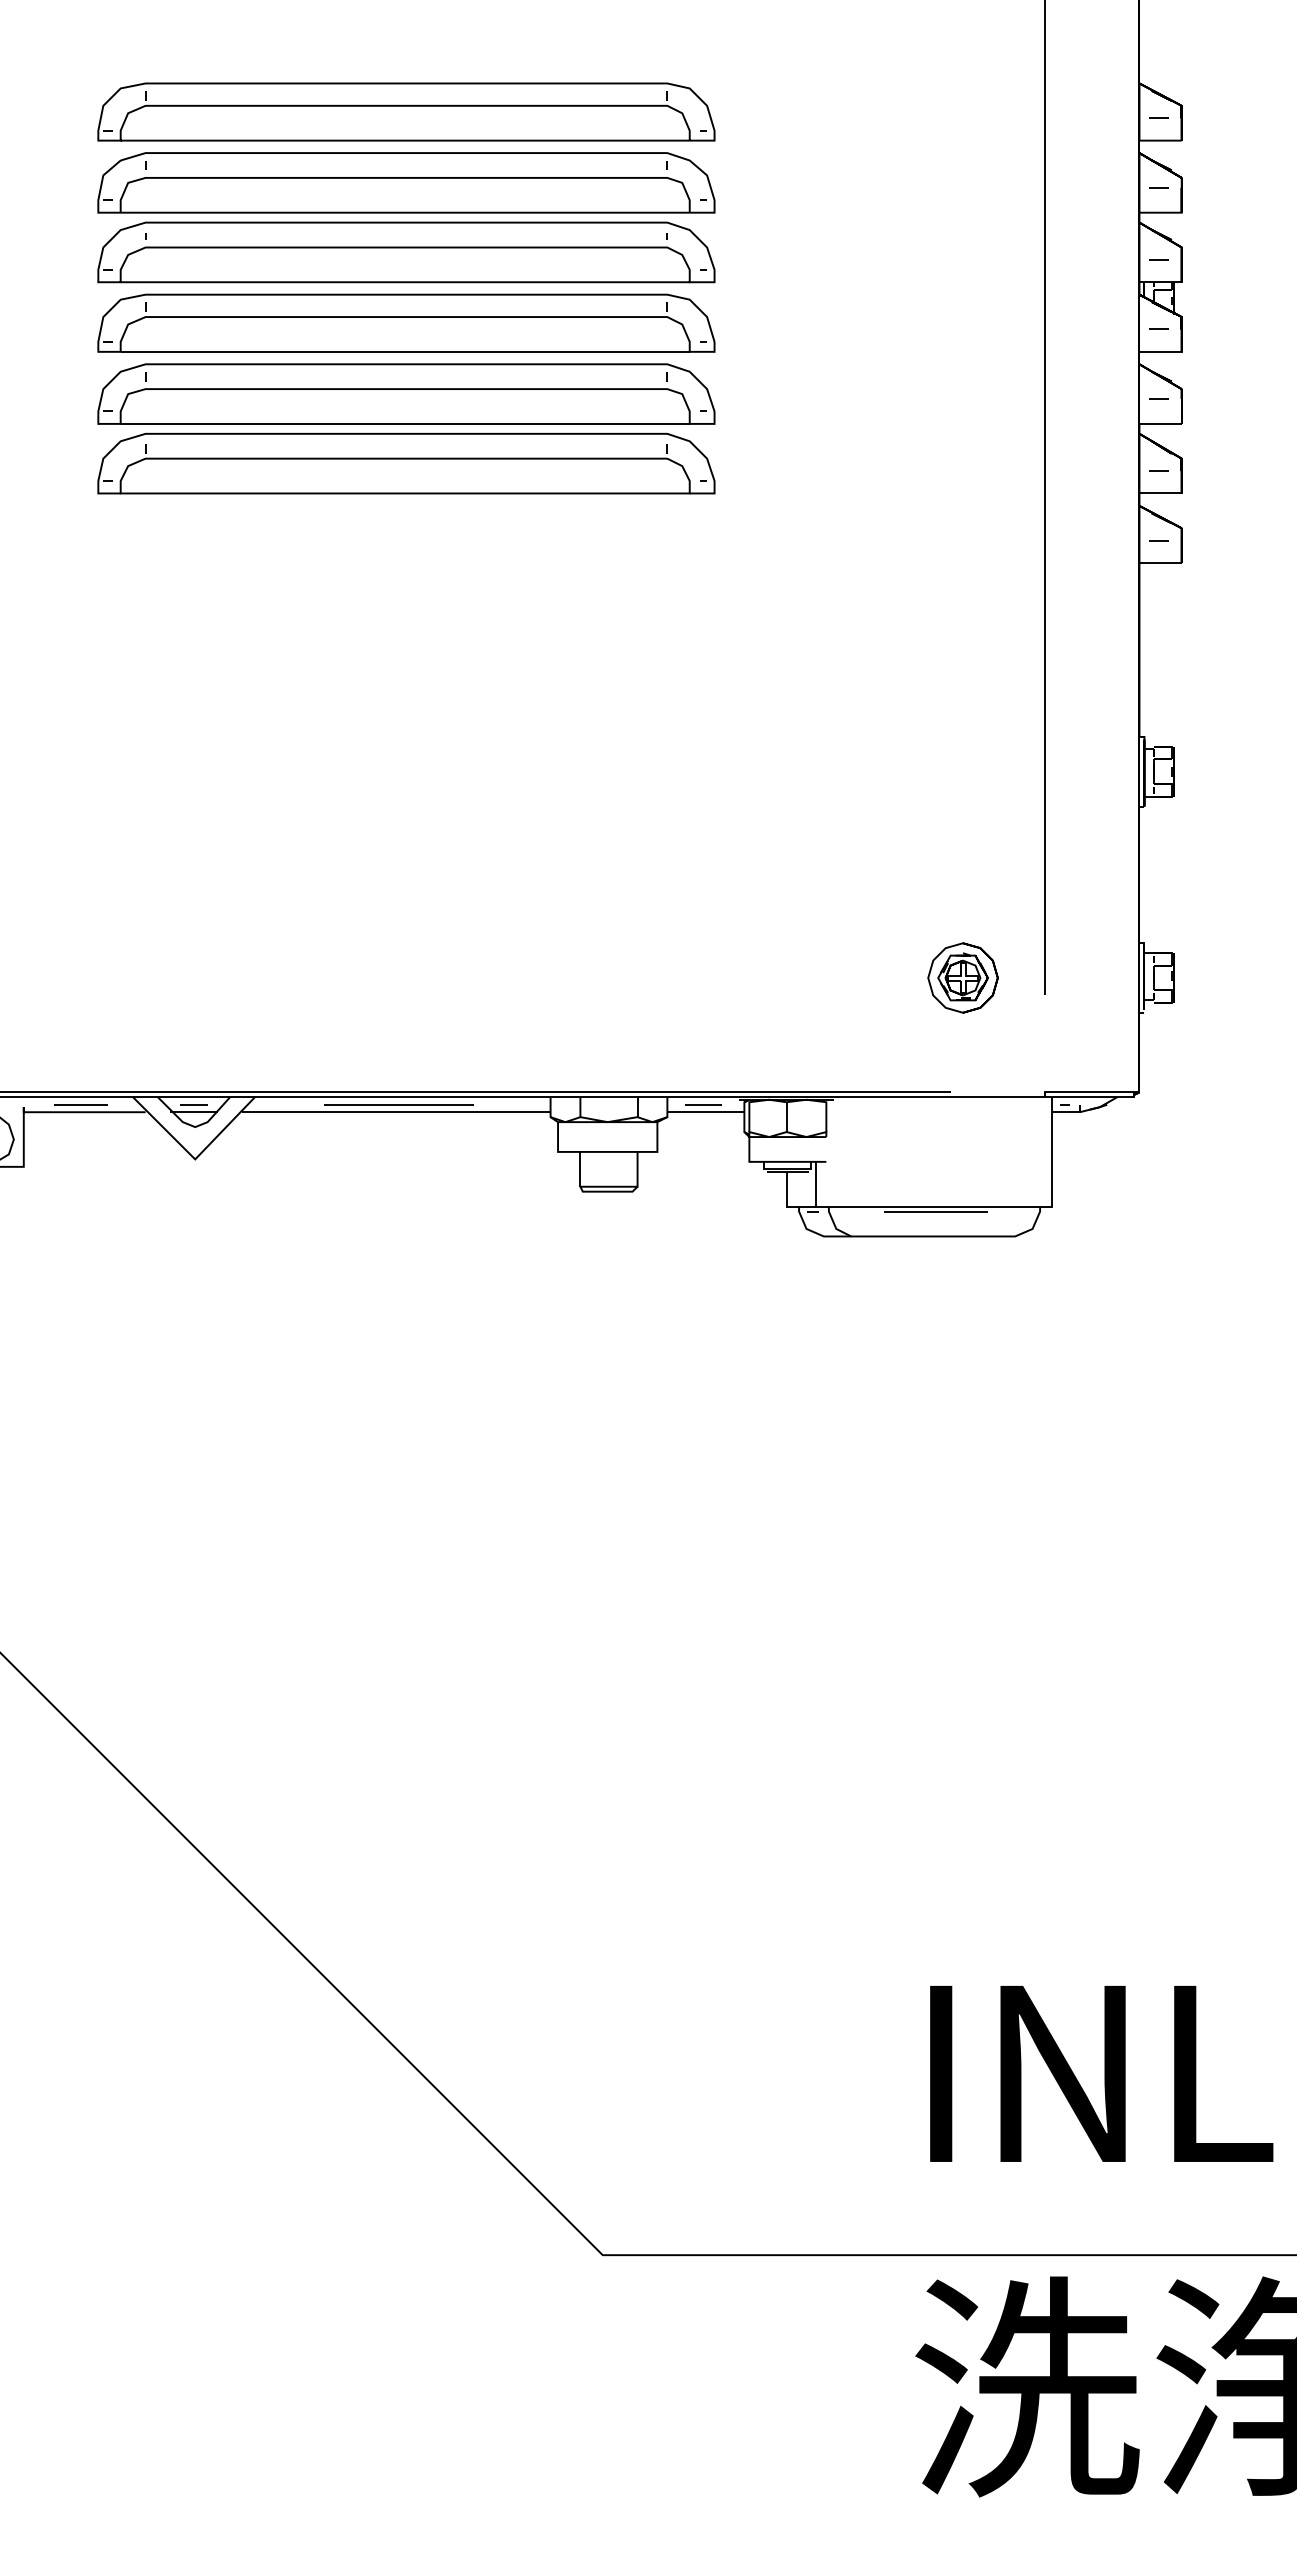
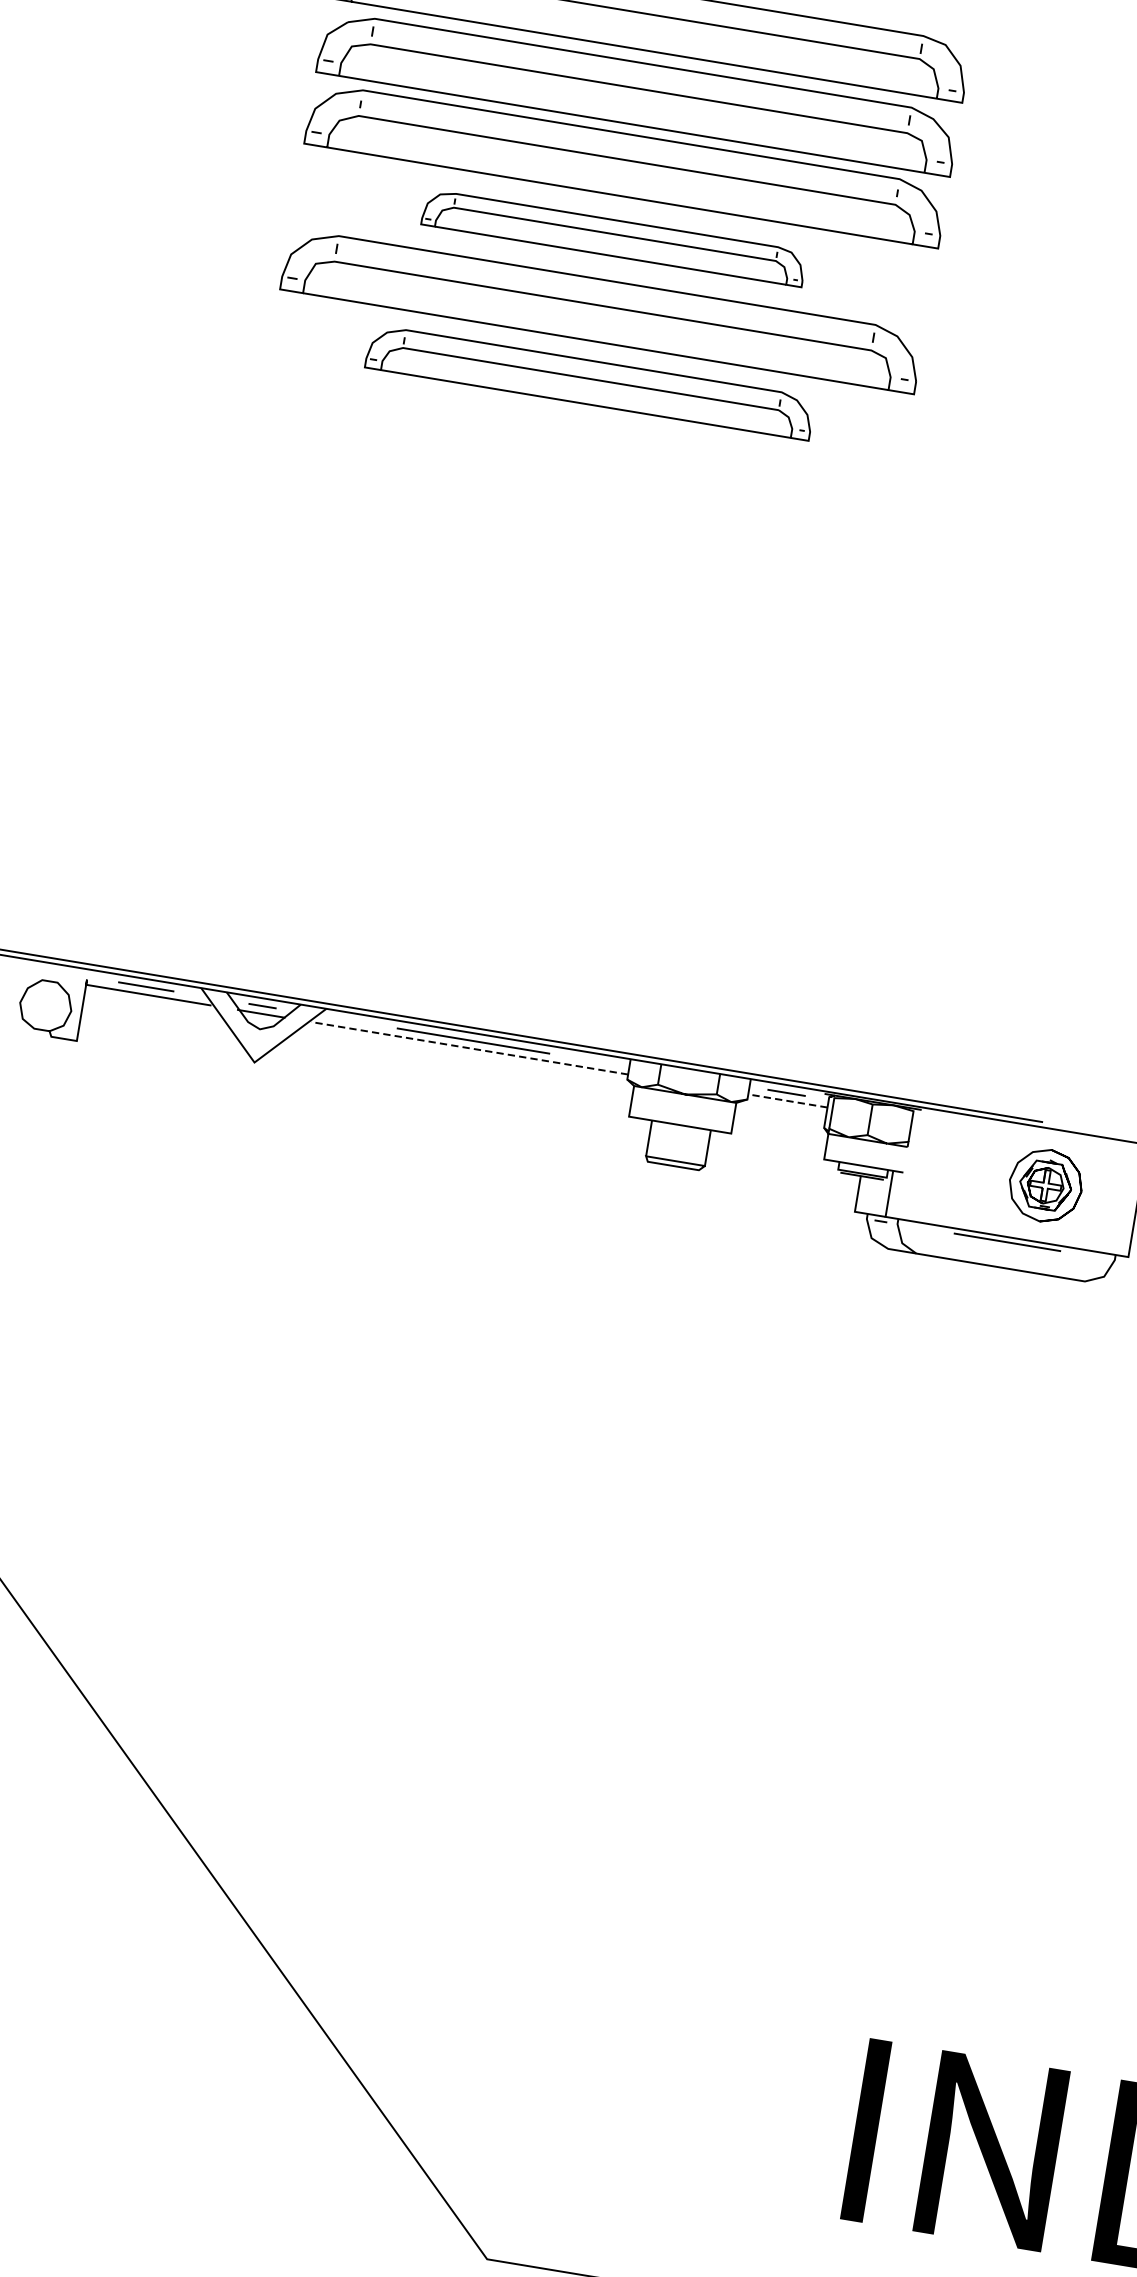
part: (406, 322) -> (614, 237), size x0.6
part: (406, 463) -> (590, 382), size x0.7
part: (962, 977) -> (1045, 1185), moved
line: (396, 1112) -> (469, 1048), solid -> dashed
line: (705, 1112) -> (787, 1101), solid -> dashed

